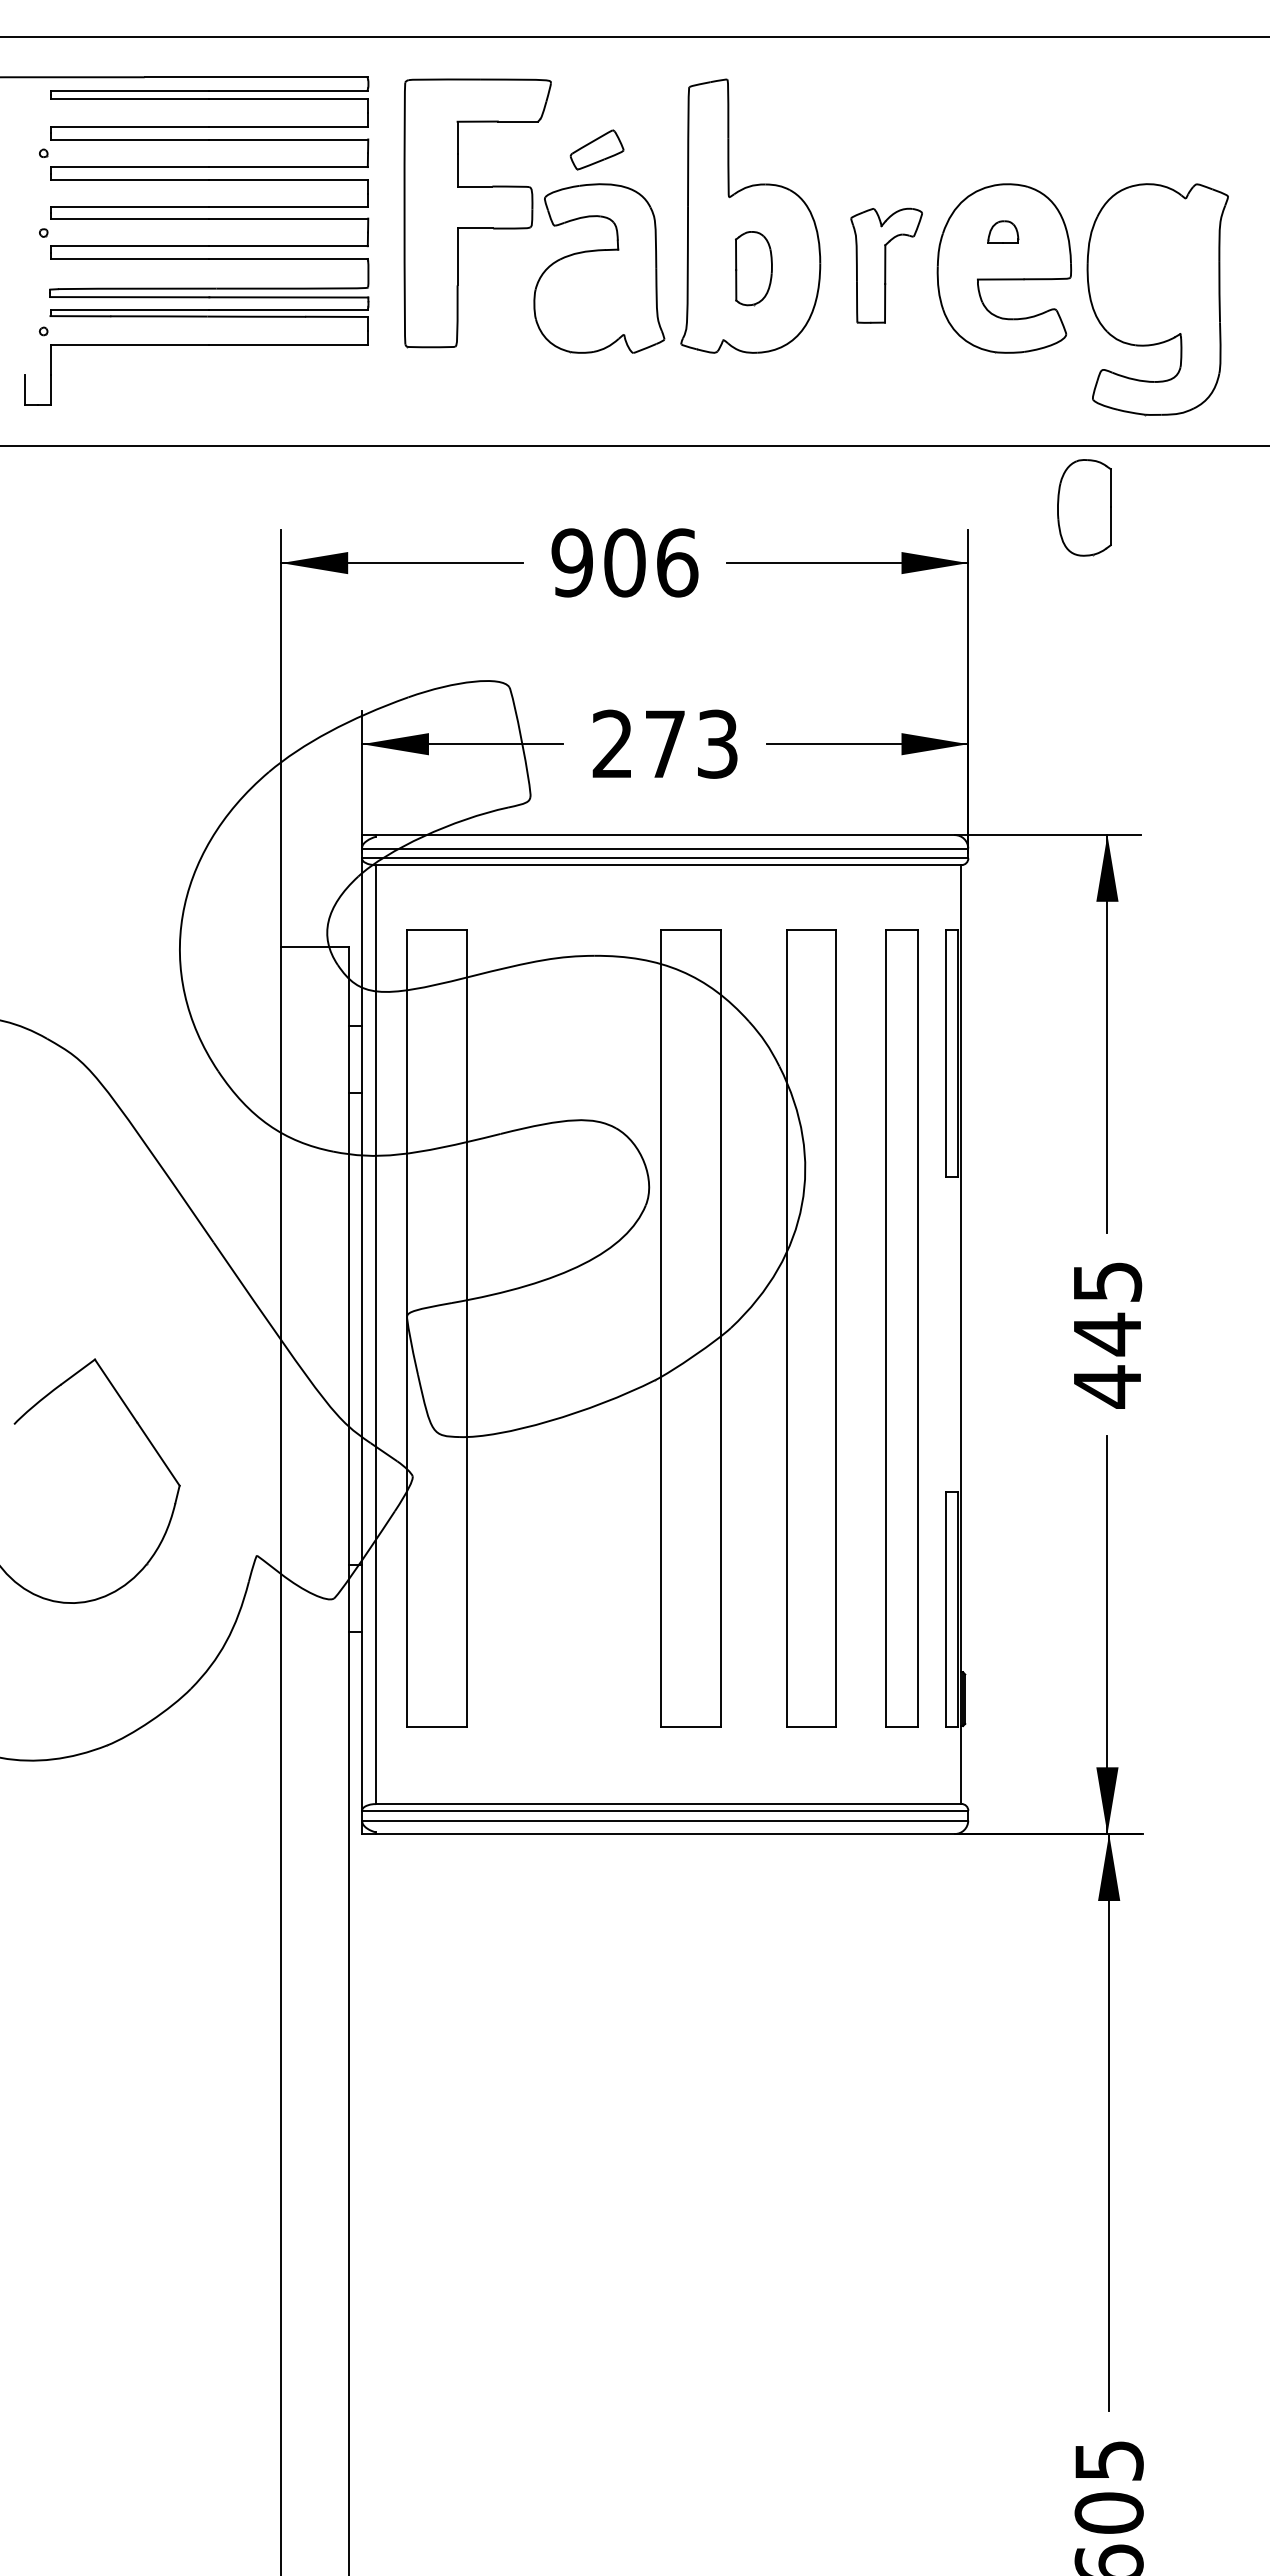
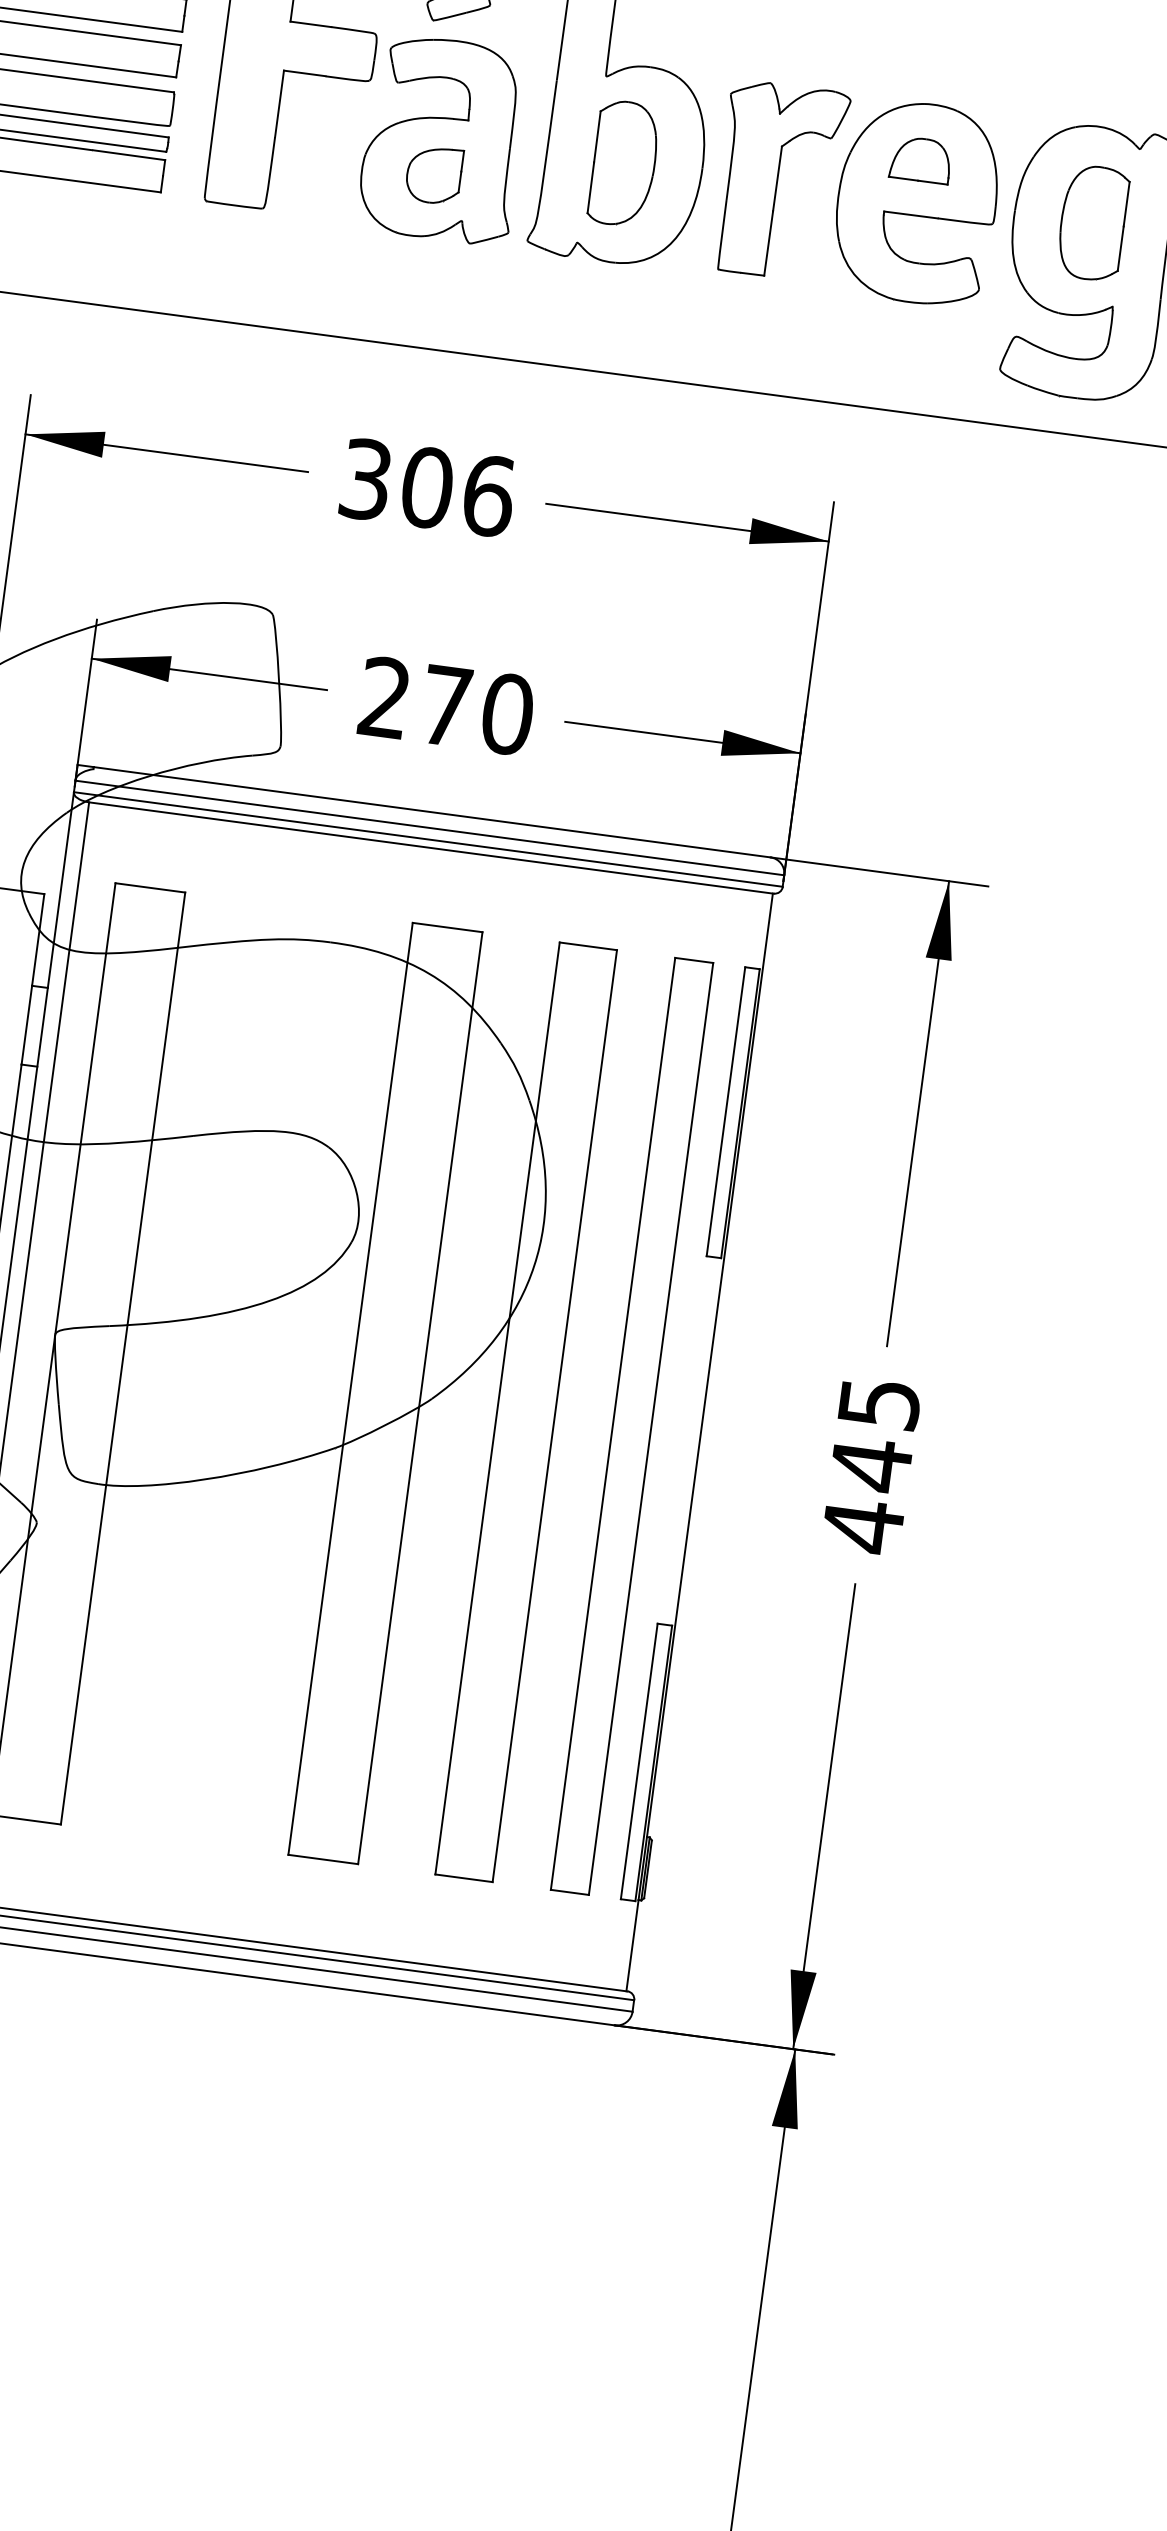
part: (1003, 231) -> (921, 159), size x1.67
part: (886, 265) -> (779, 180), size x1.43
part: (753, 268) -> (623, 163), size x1.43
part: (595, 298) -> (434, 174), added
part: (1084, 507) -> (1092, 222), moved
text: (571, 562) -> (365, 478), 906 -> 306
text: (717, 743) -> (507, 713), 273 -> 270

